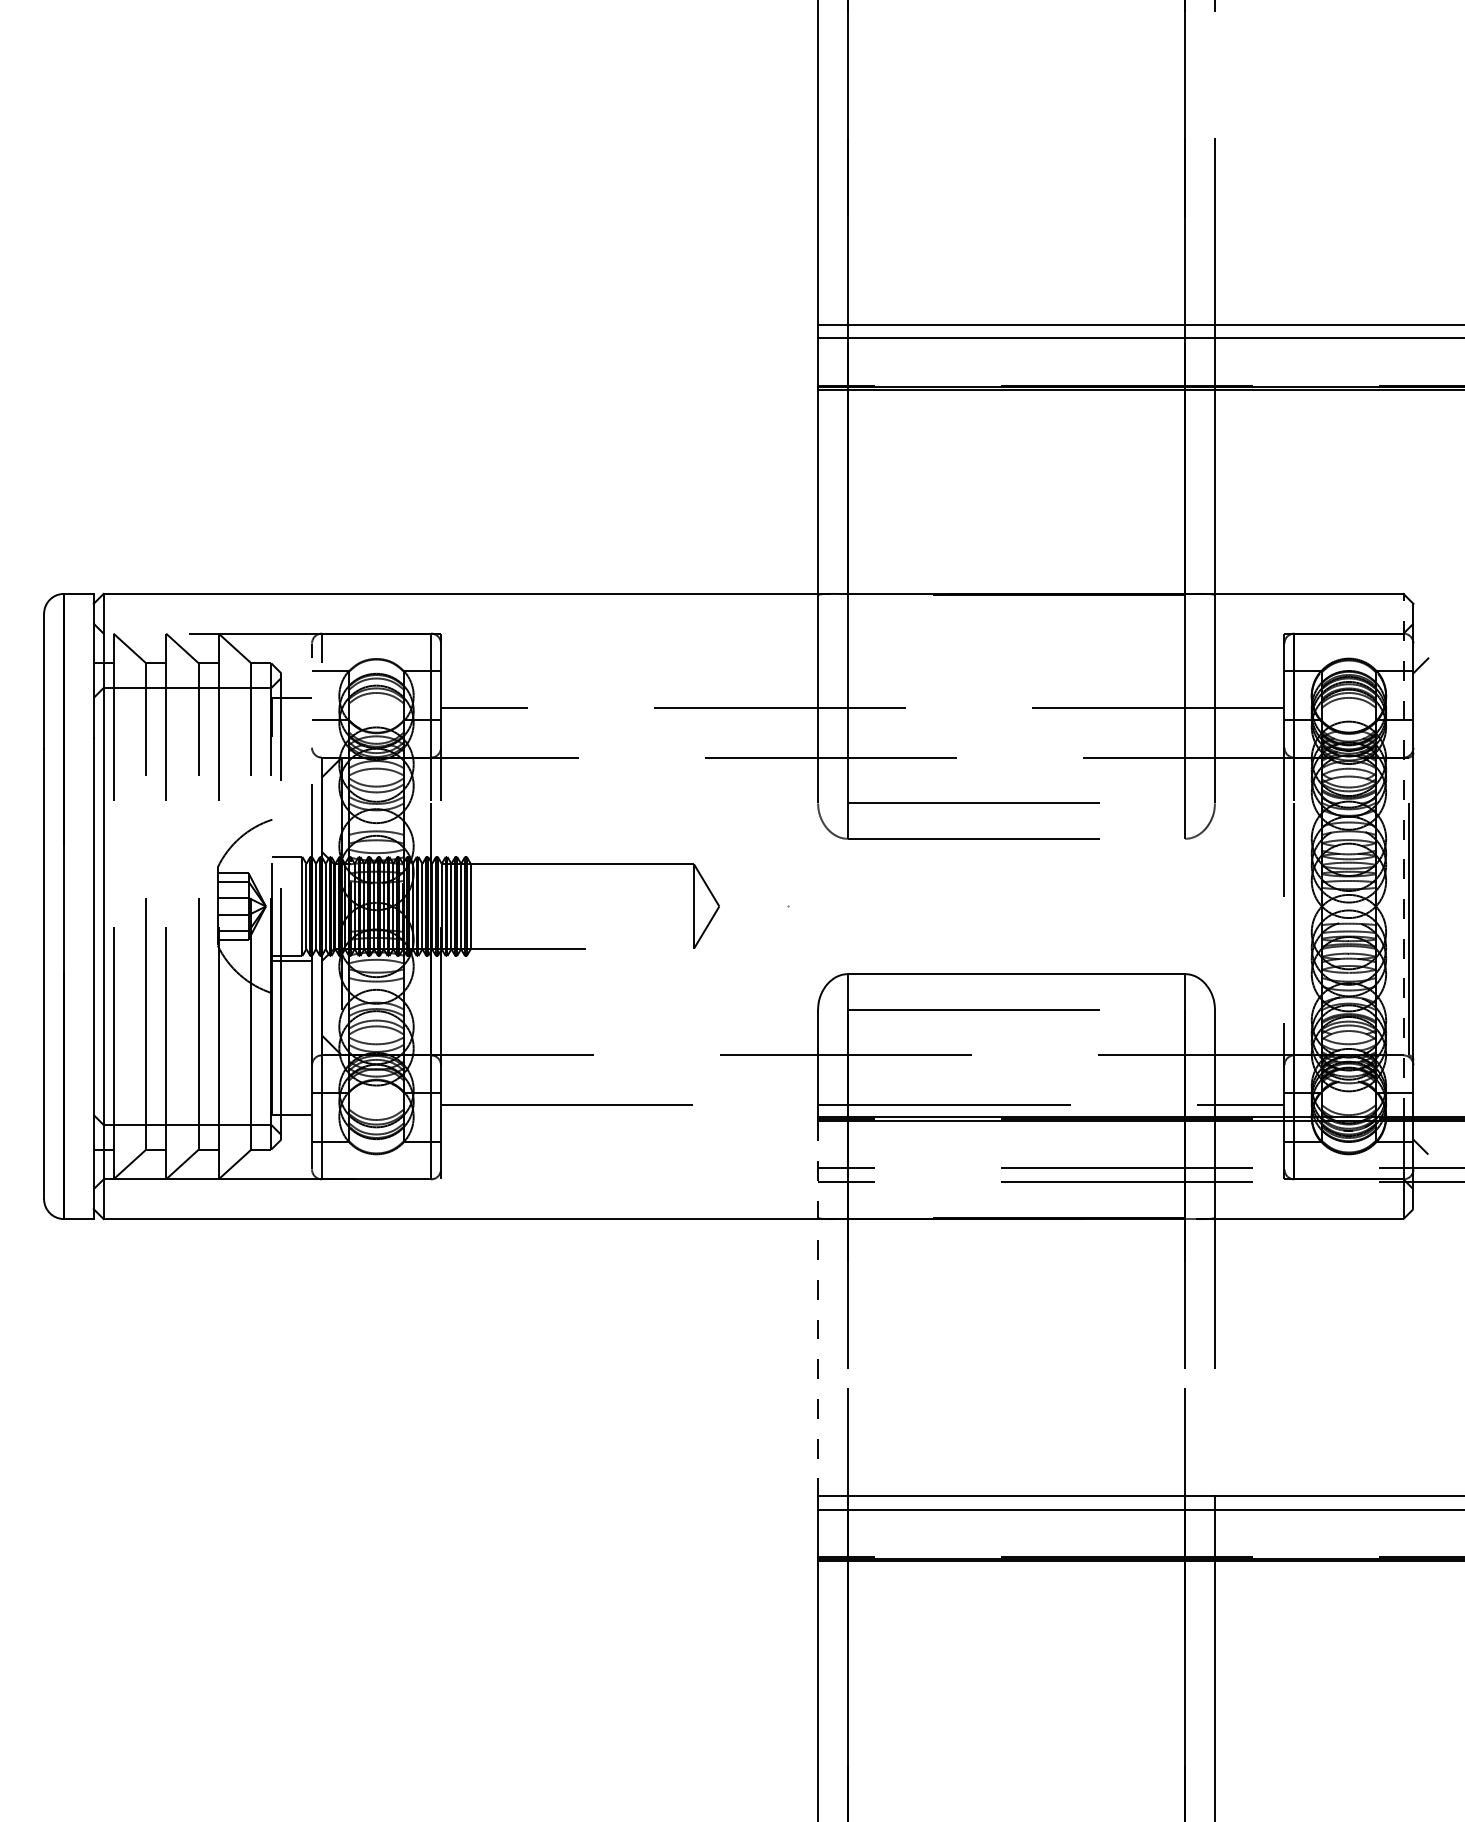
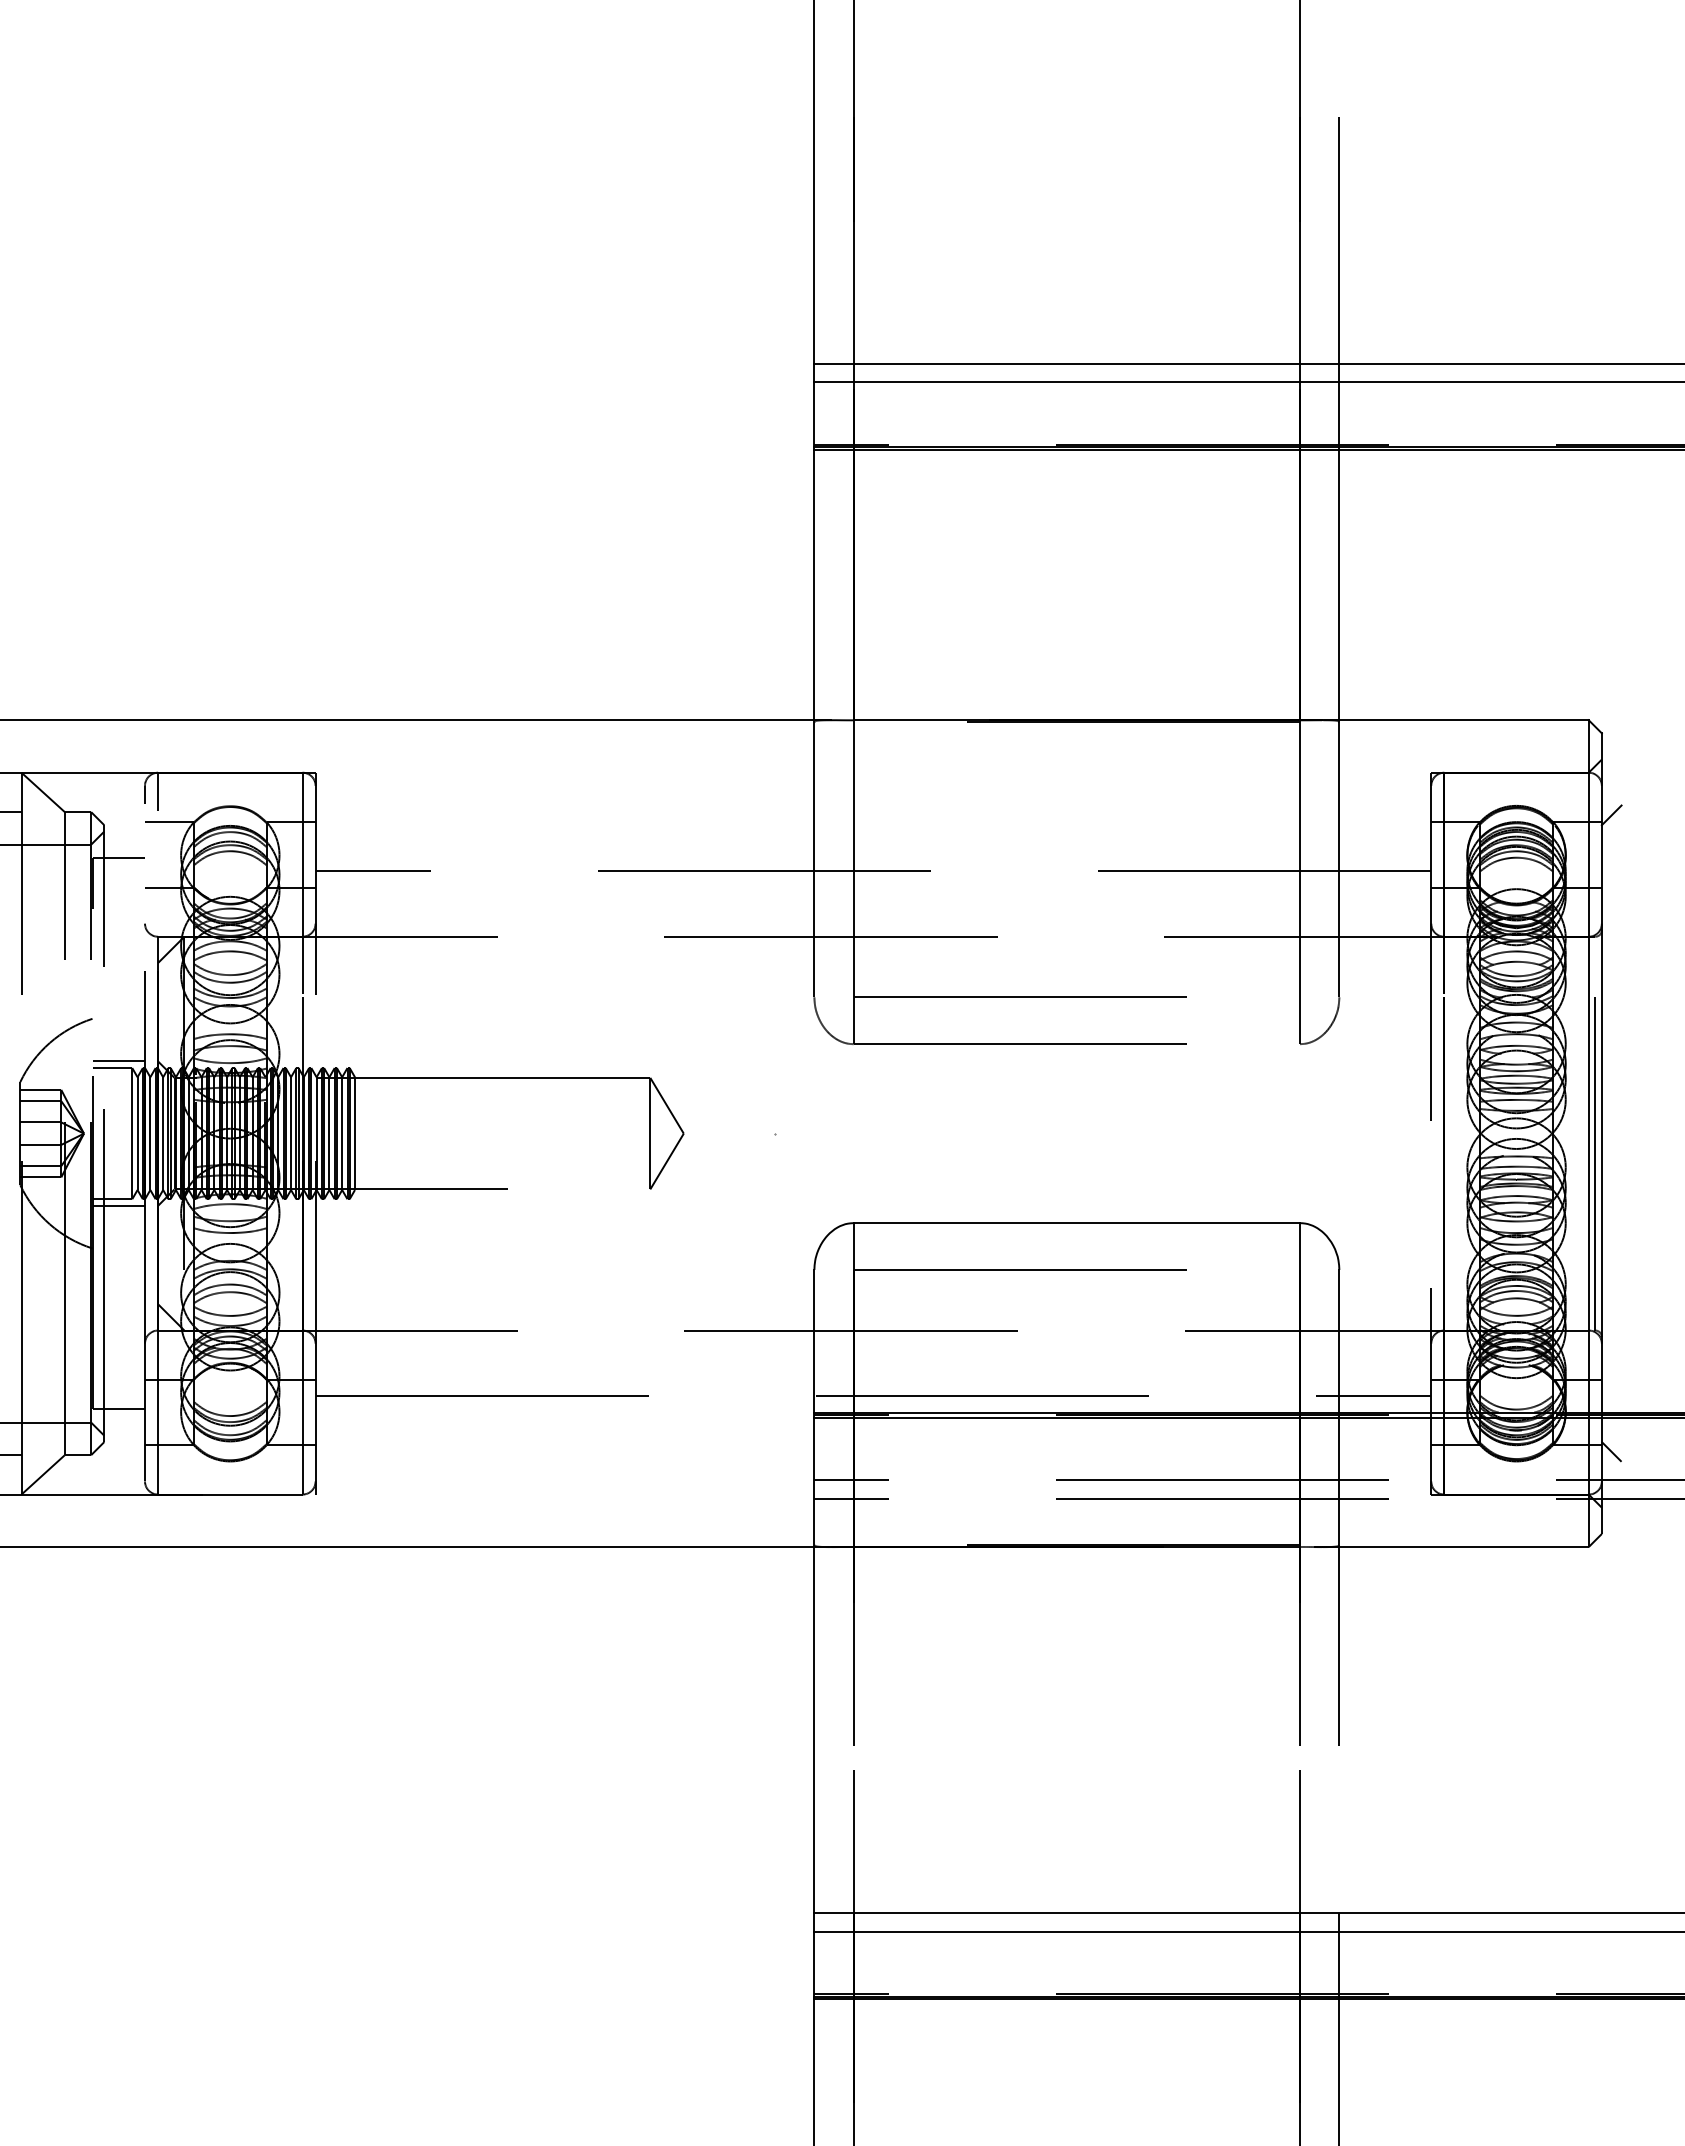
line: (292, 851) -> (119, 1060), added
line: (1403, 855) -> (1588, 1066), dashed -> solid
line: (818, 1309) -> (814, 1666), dashed -> solid

